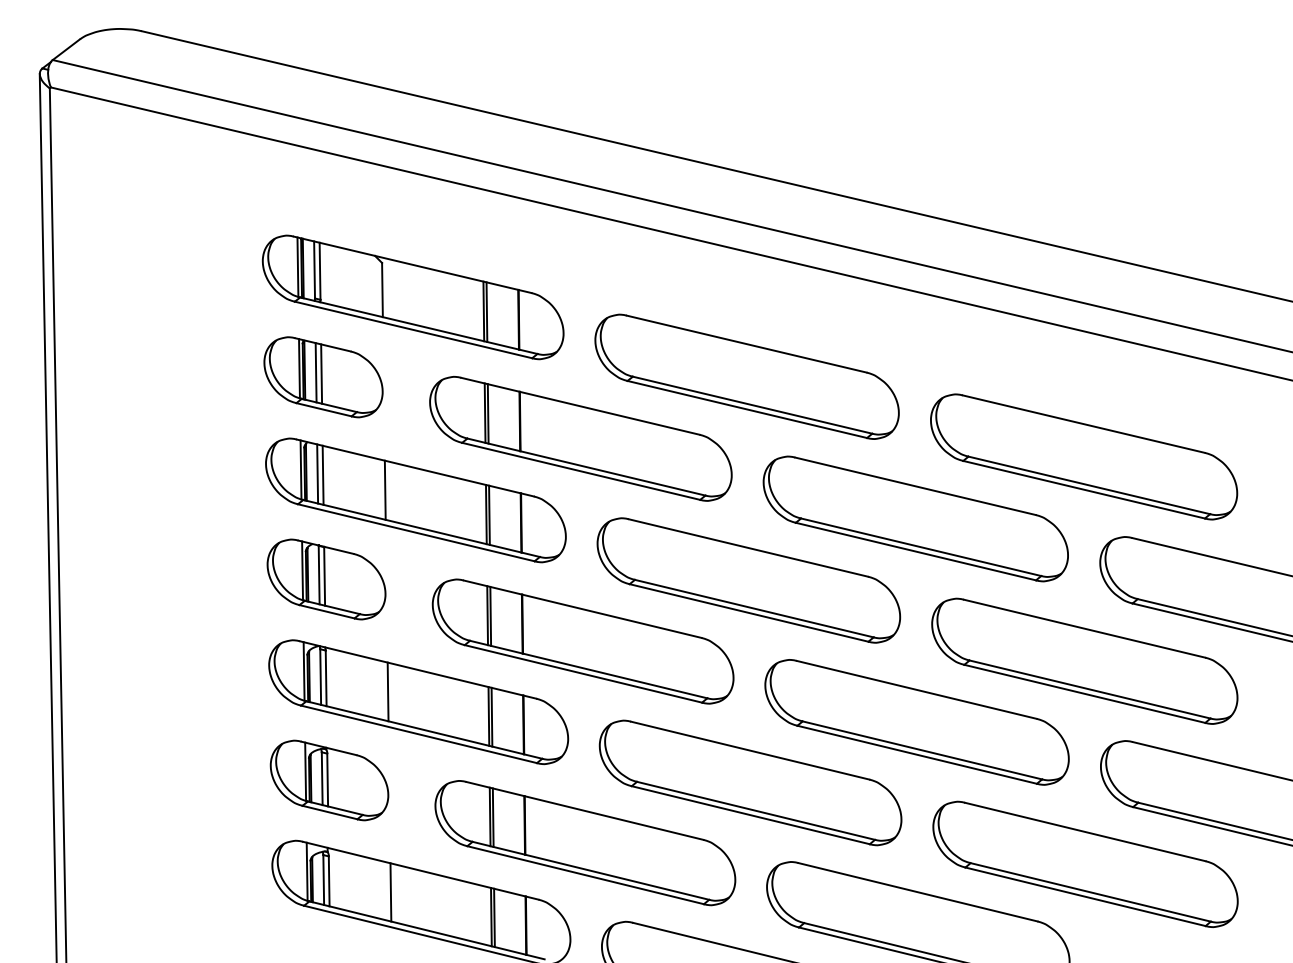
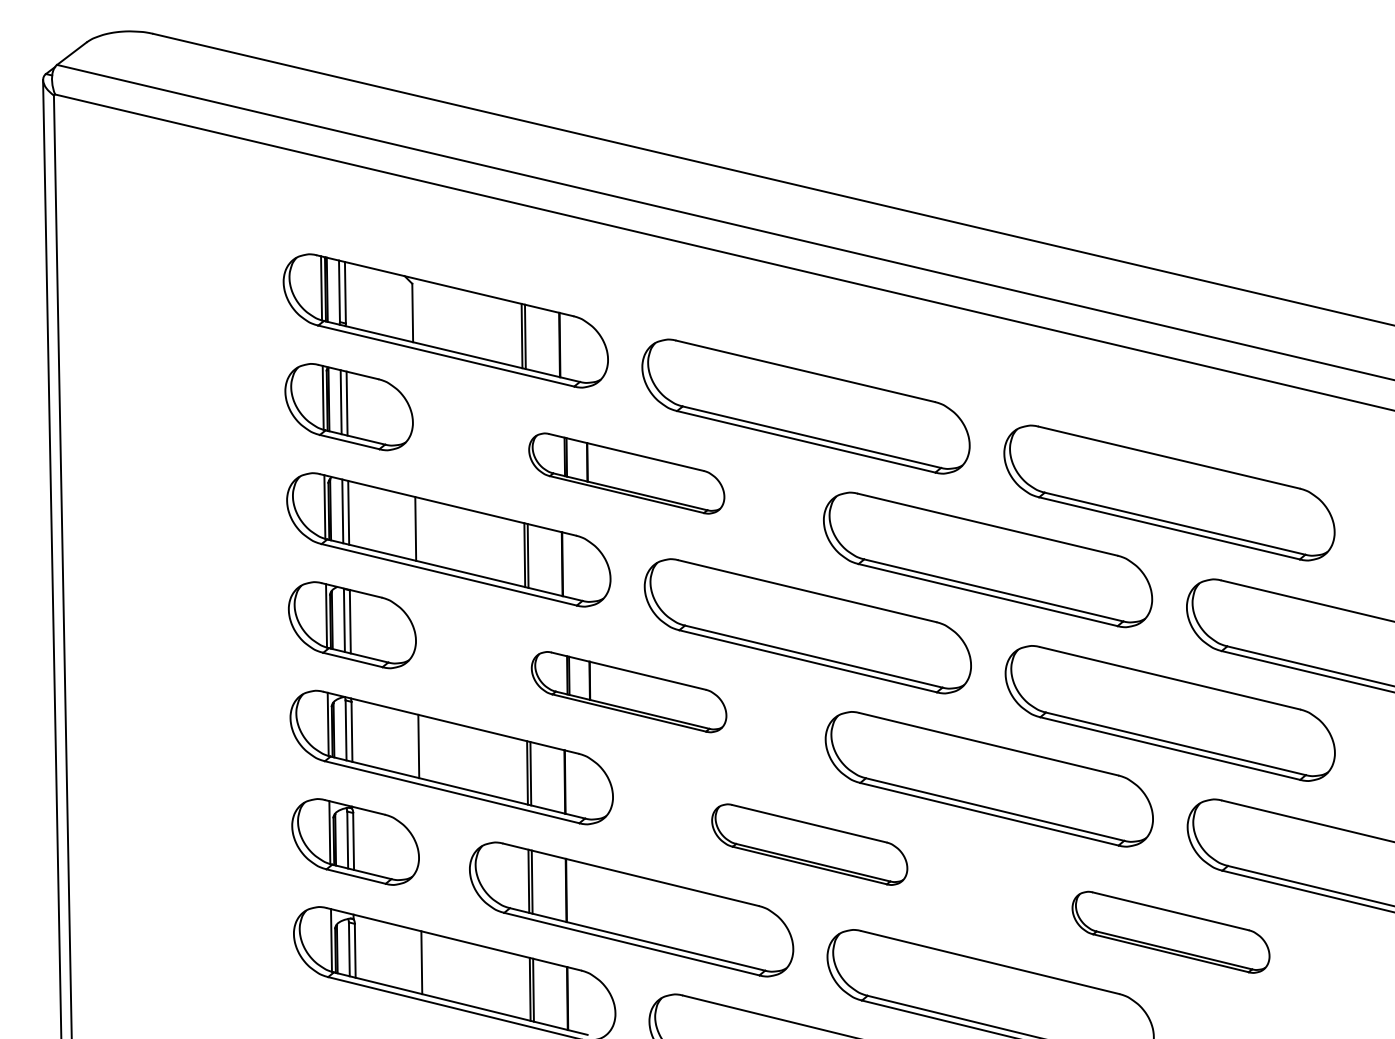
part: (580, 438) -> (626, 473), size x0.6
part: (582, 641) -> (628, 692), size x0.6
part: (750, 782) -> (809, 844), size x0.6
part: (1085, 863) -> (1171, 931), size x0.6

